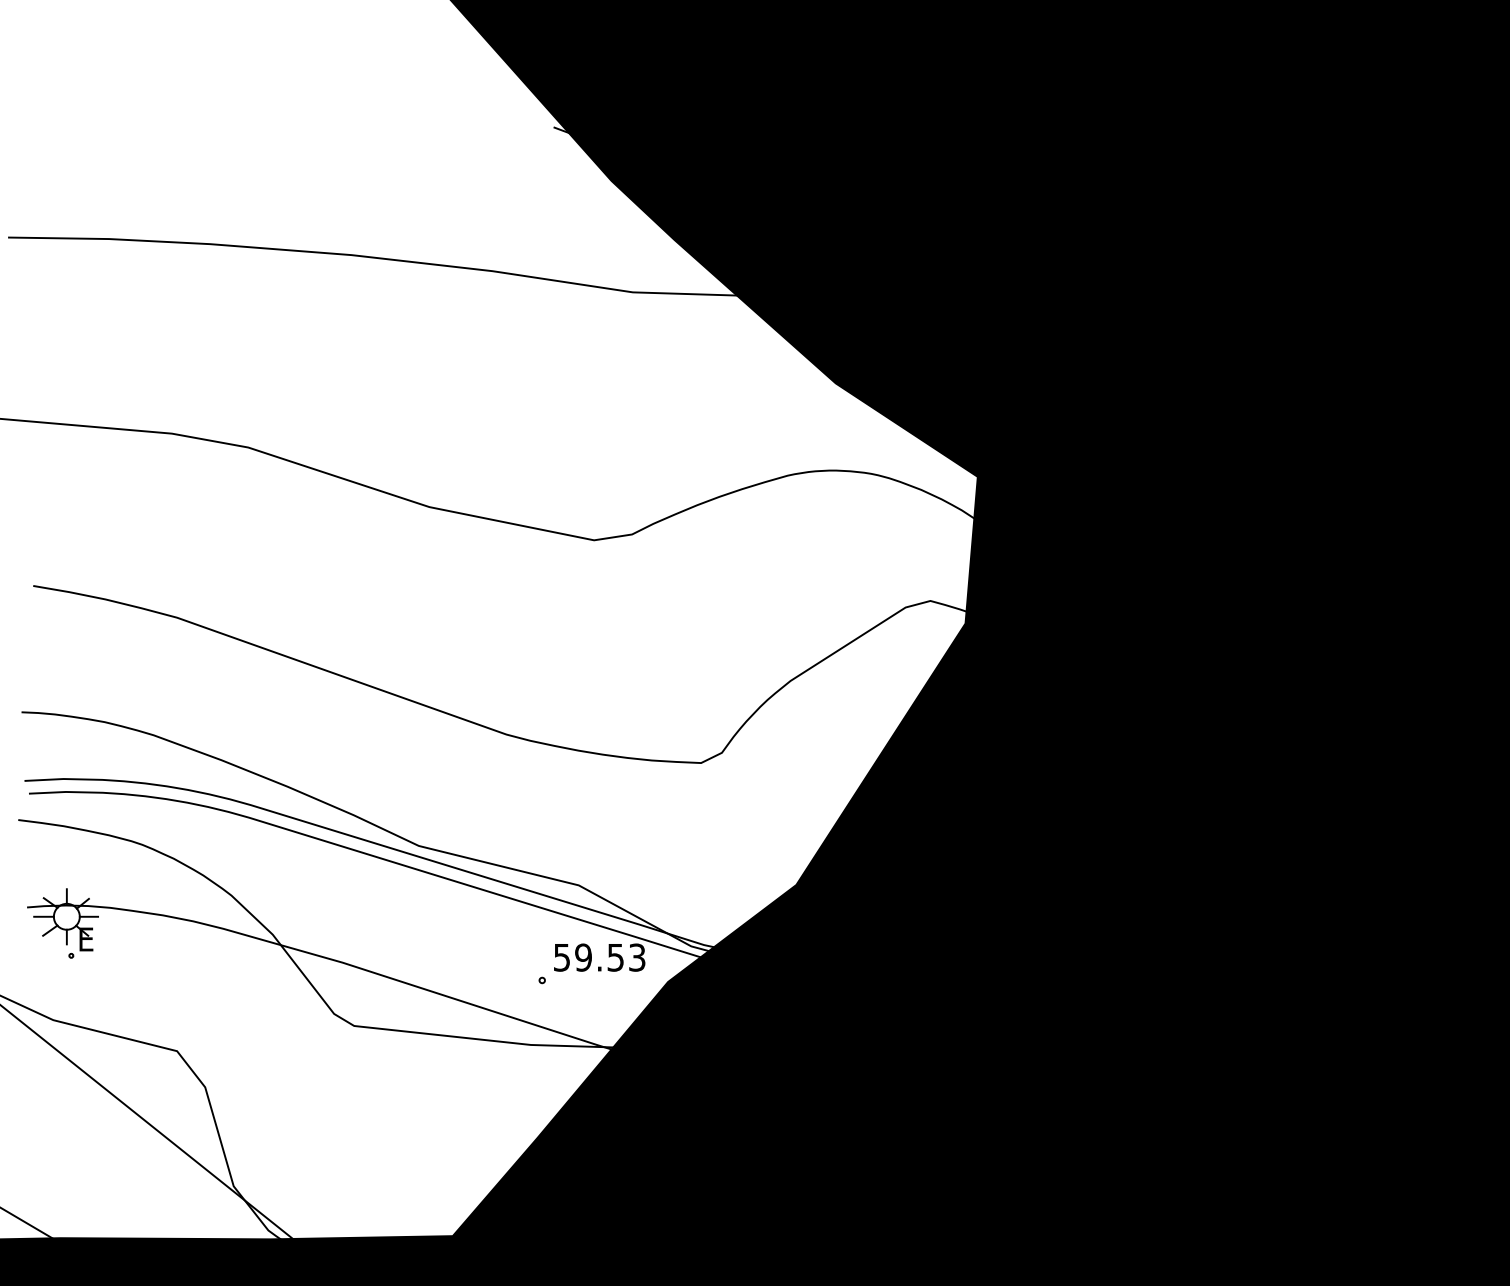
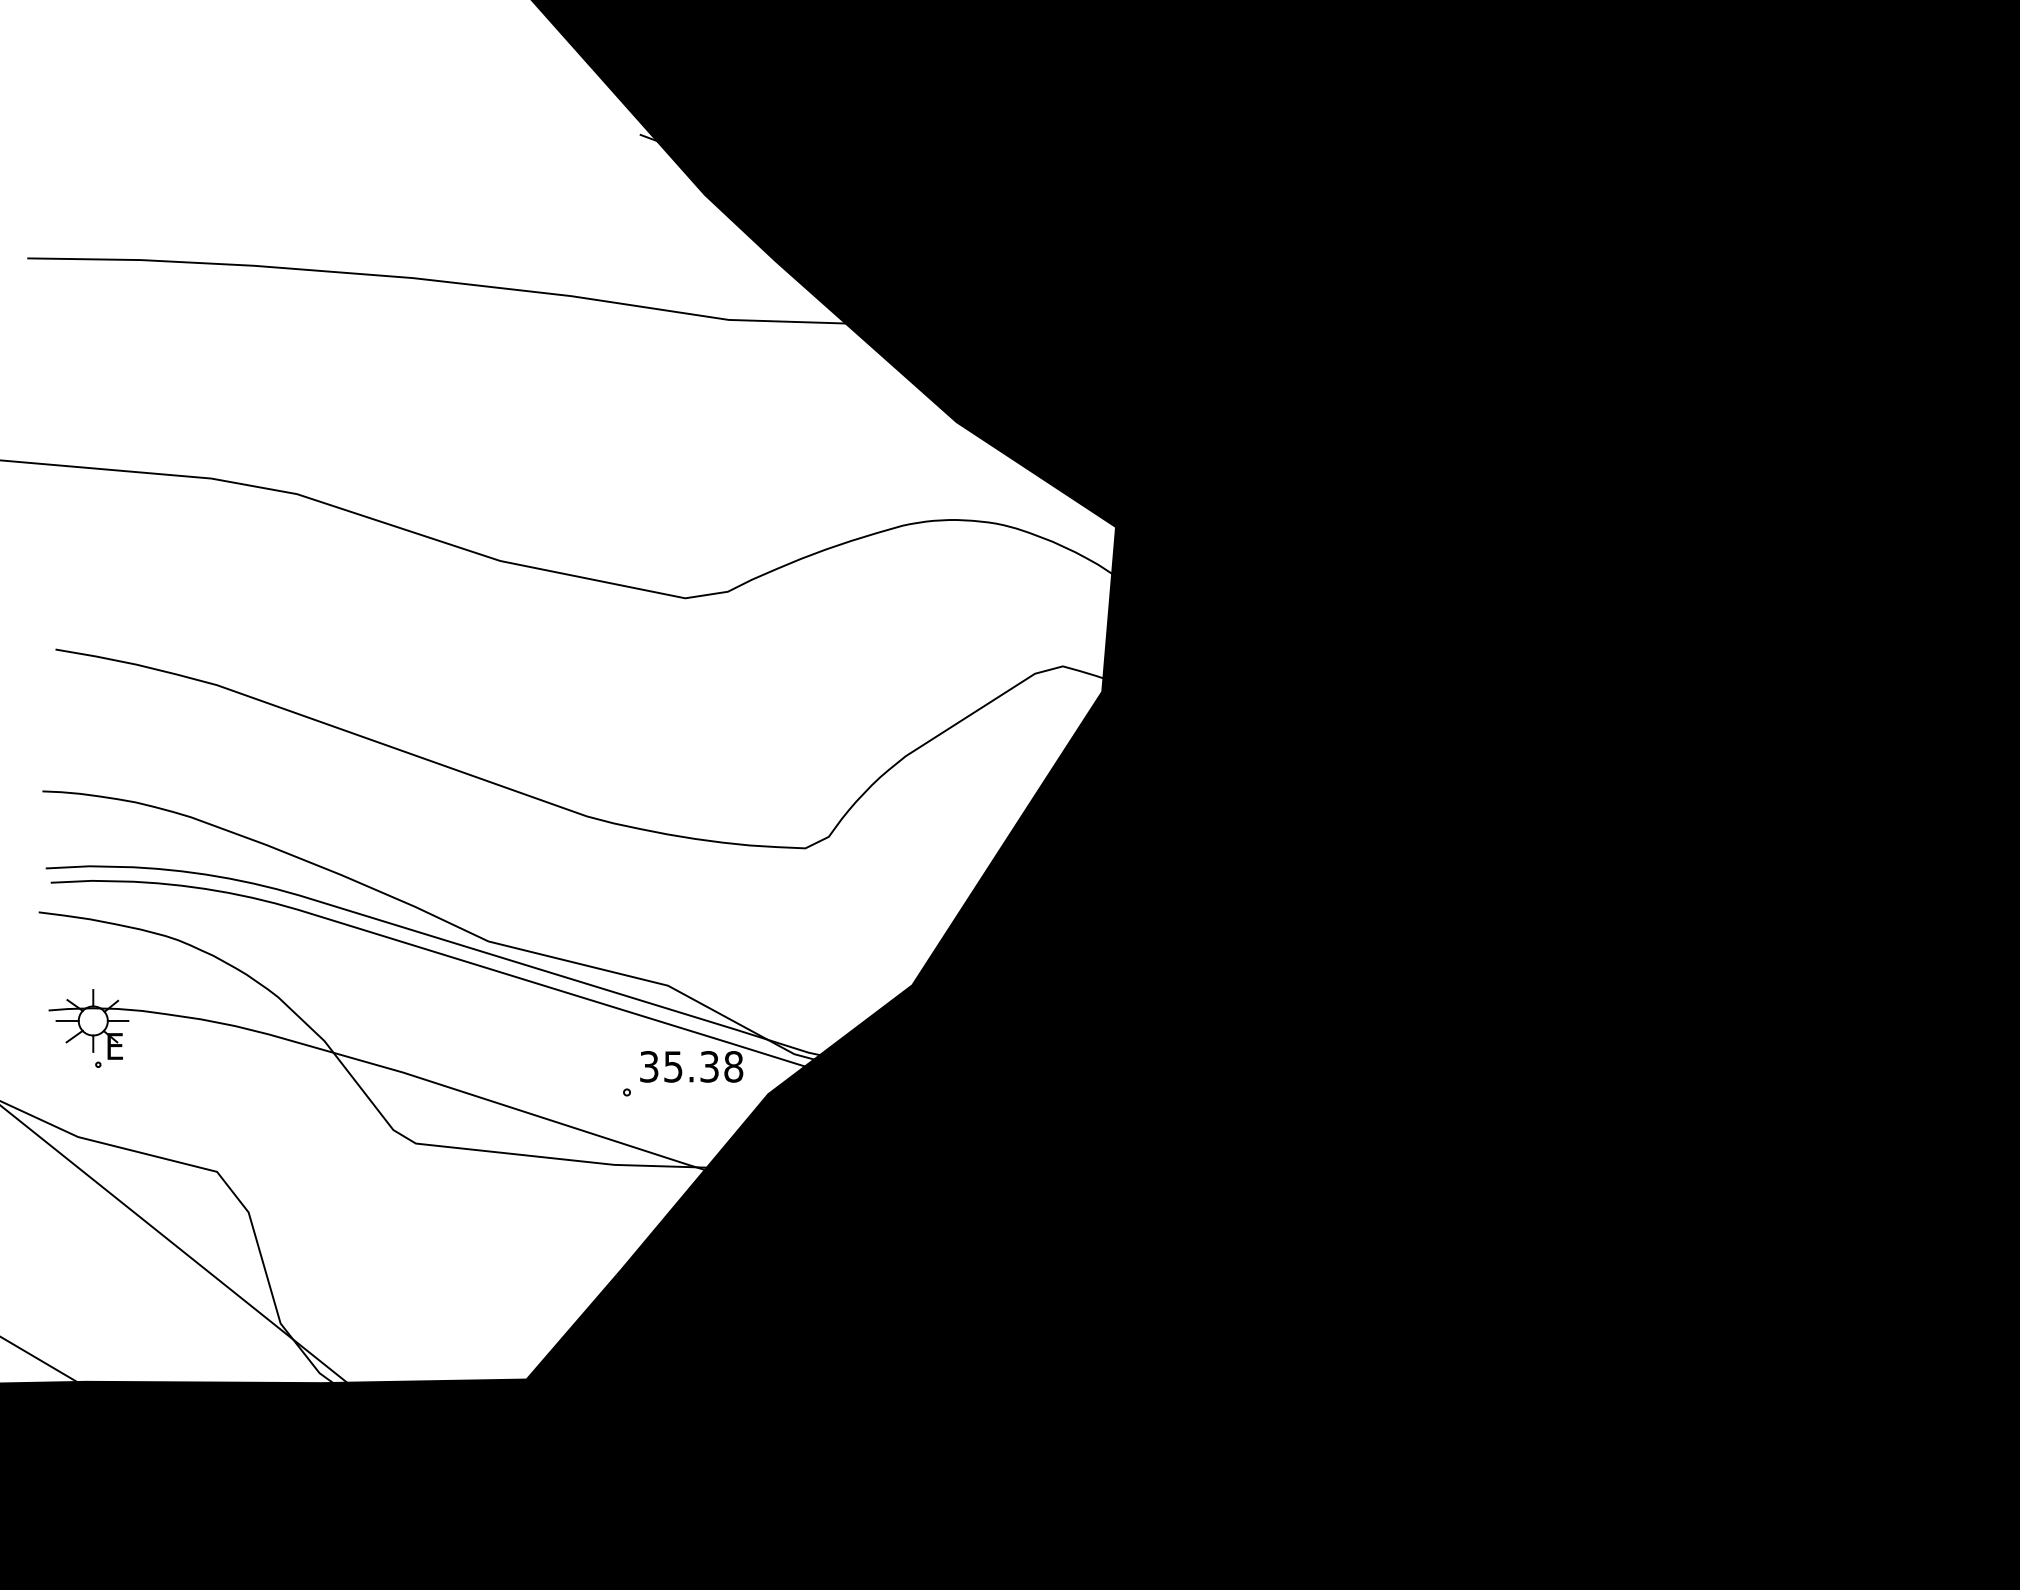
text: (599, 957) -> (691, 1066), 59.53 -> 35.38

